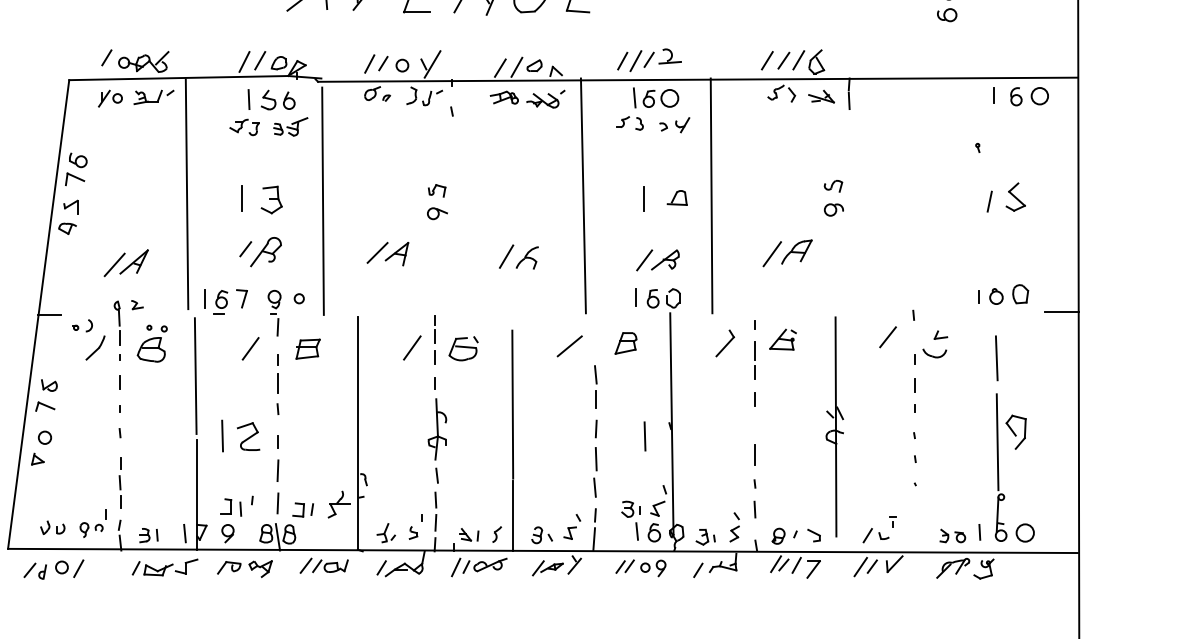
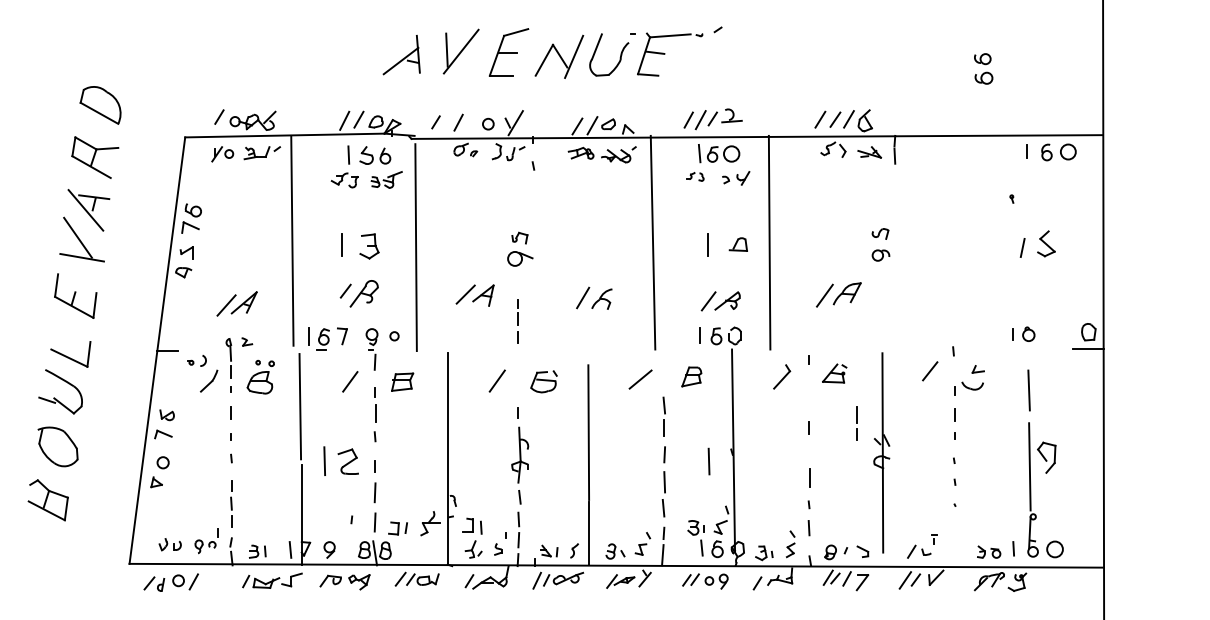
line: (382, 63) -> (435, 122), moved
part: (630, 123) -> (695, 176), size x0.7
part: (436, 213) -> (519, 258), size x1.4
part: (1020, 294) -> (1088, 332), moved
line: (434, 339) -> (517, 321), moved
line: (754, 360) -> (856, 423), moved
part: (231, 506) -> (472, 525), moved

